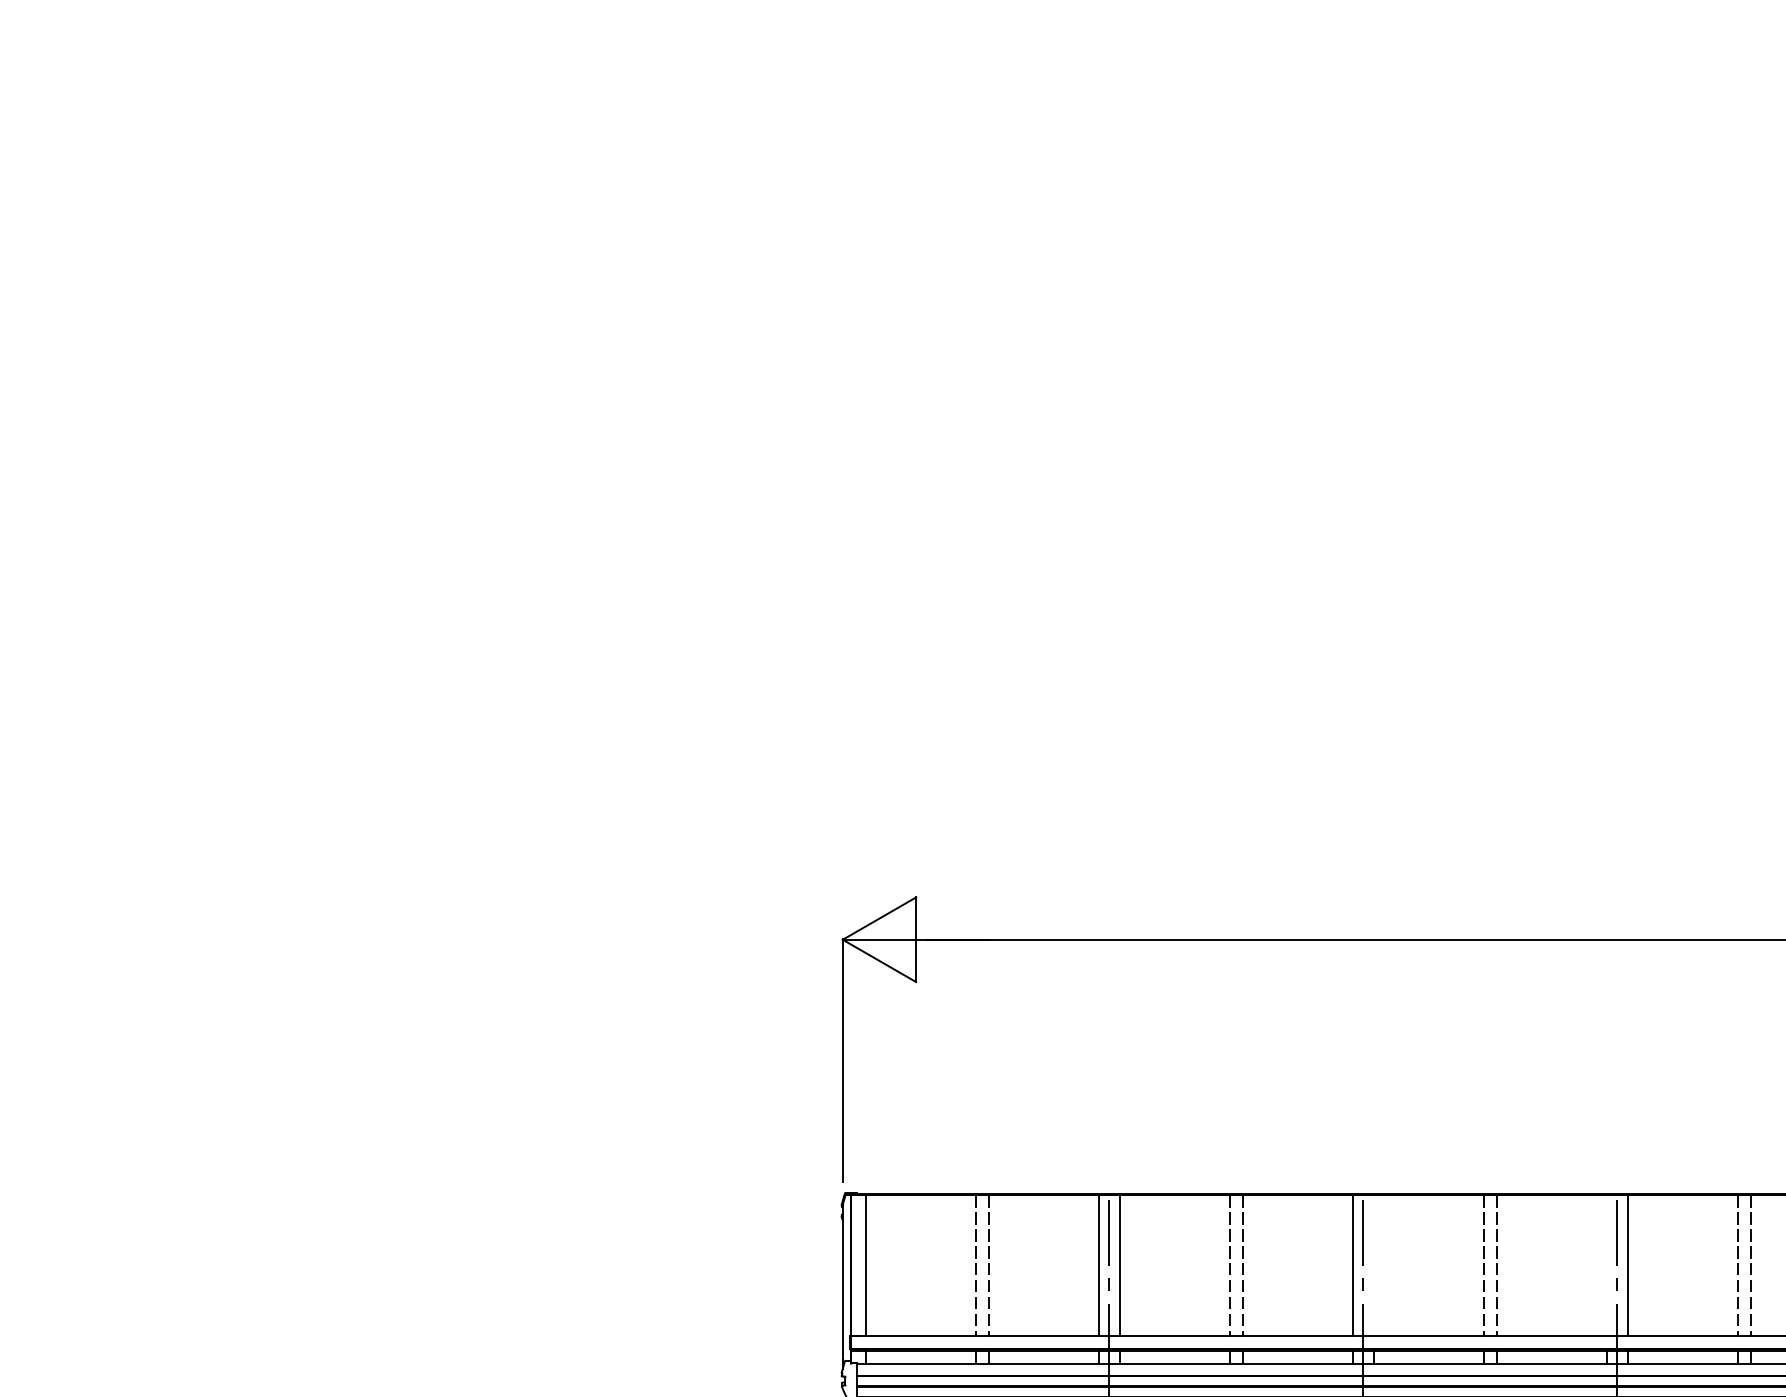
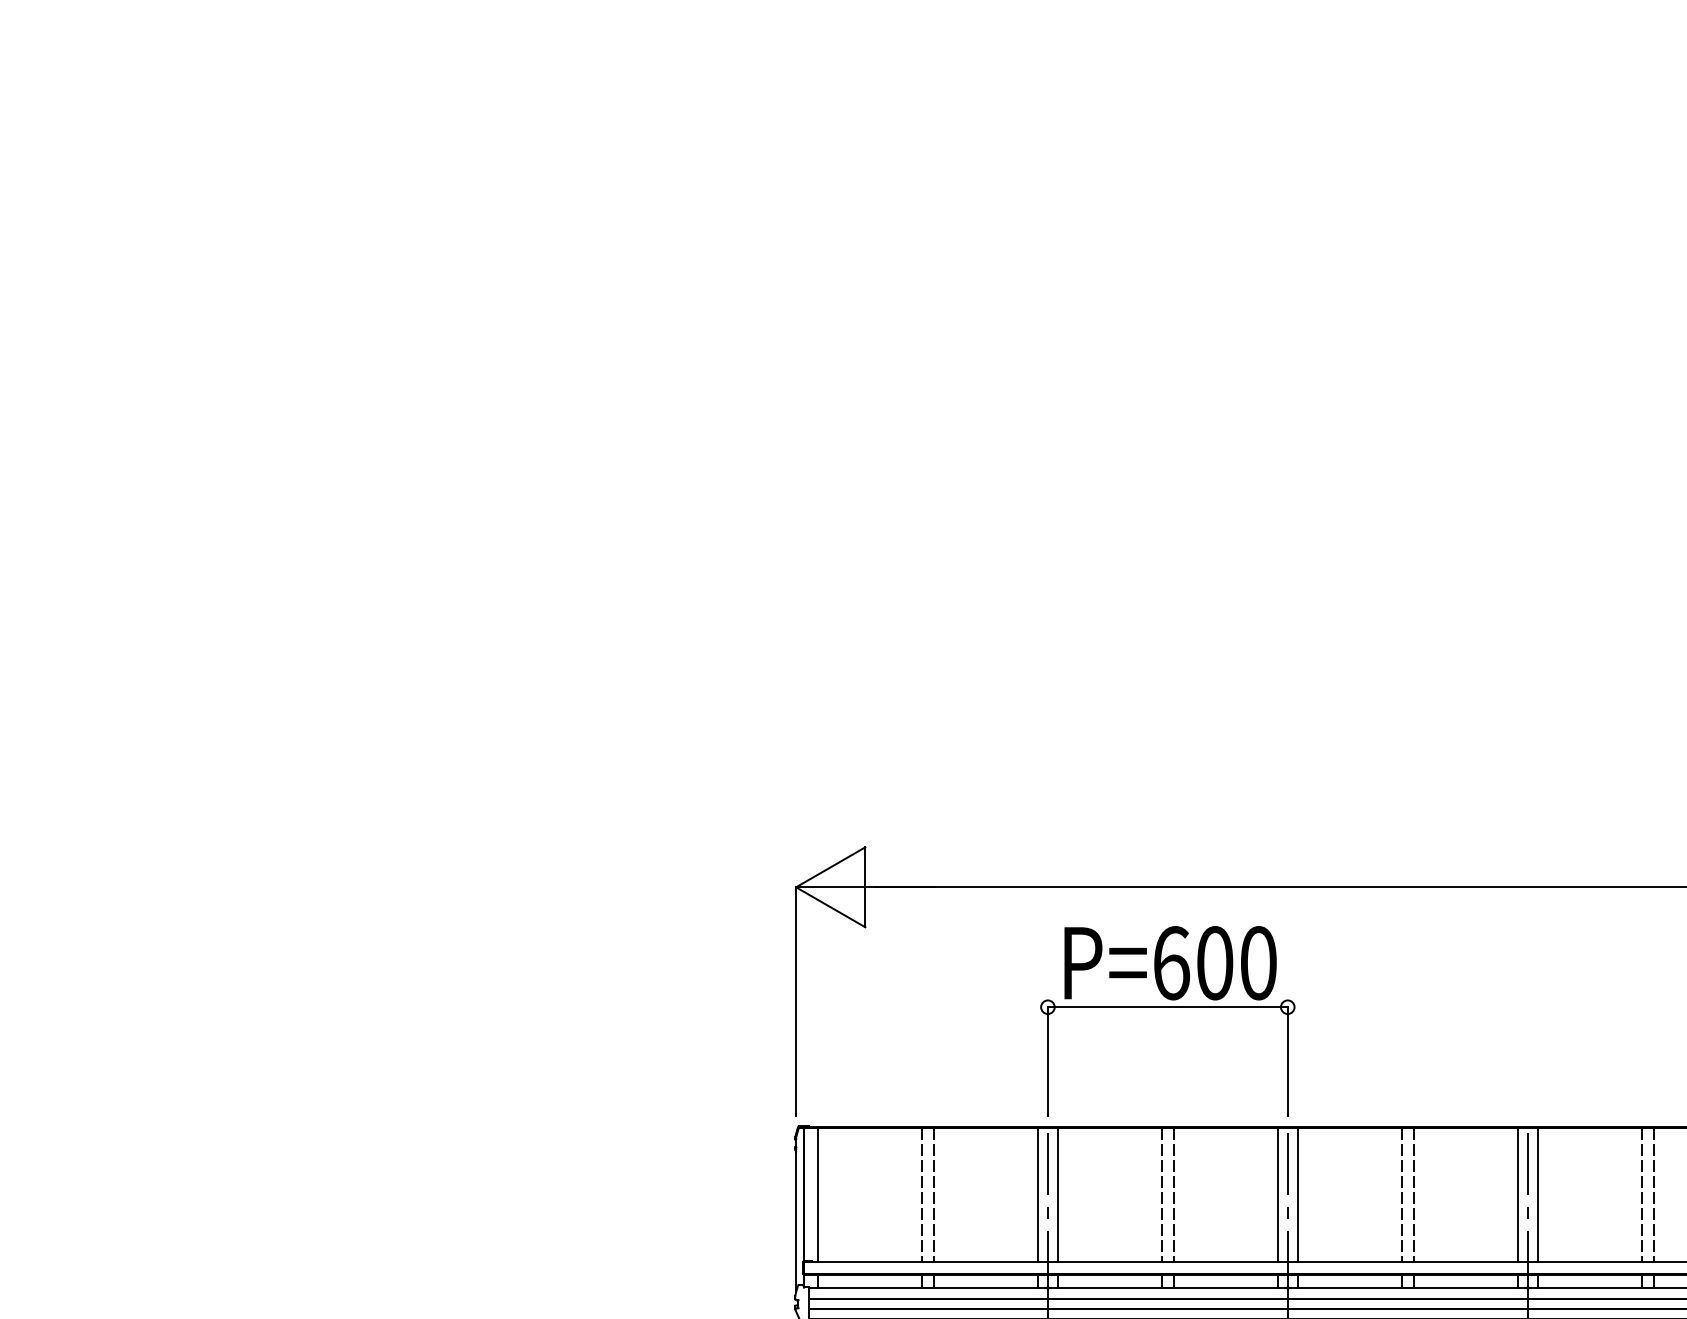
part: (1236, 1067) -> (1167, 1007), added
line: (1374, 1265) -> (1298, 1194), added
line: (1606, 1265) -> (1517, 1194), added

